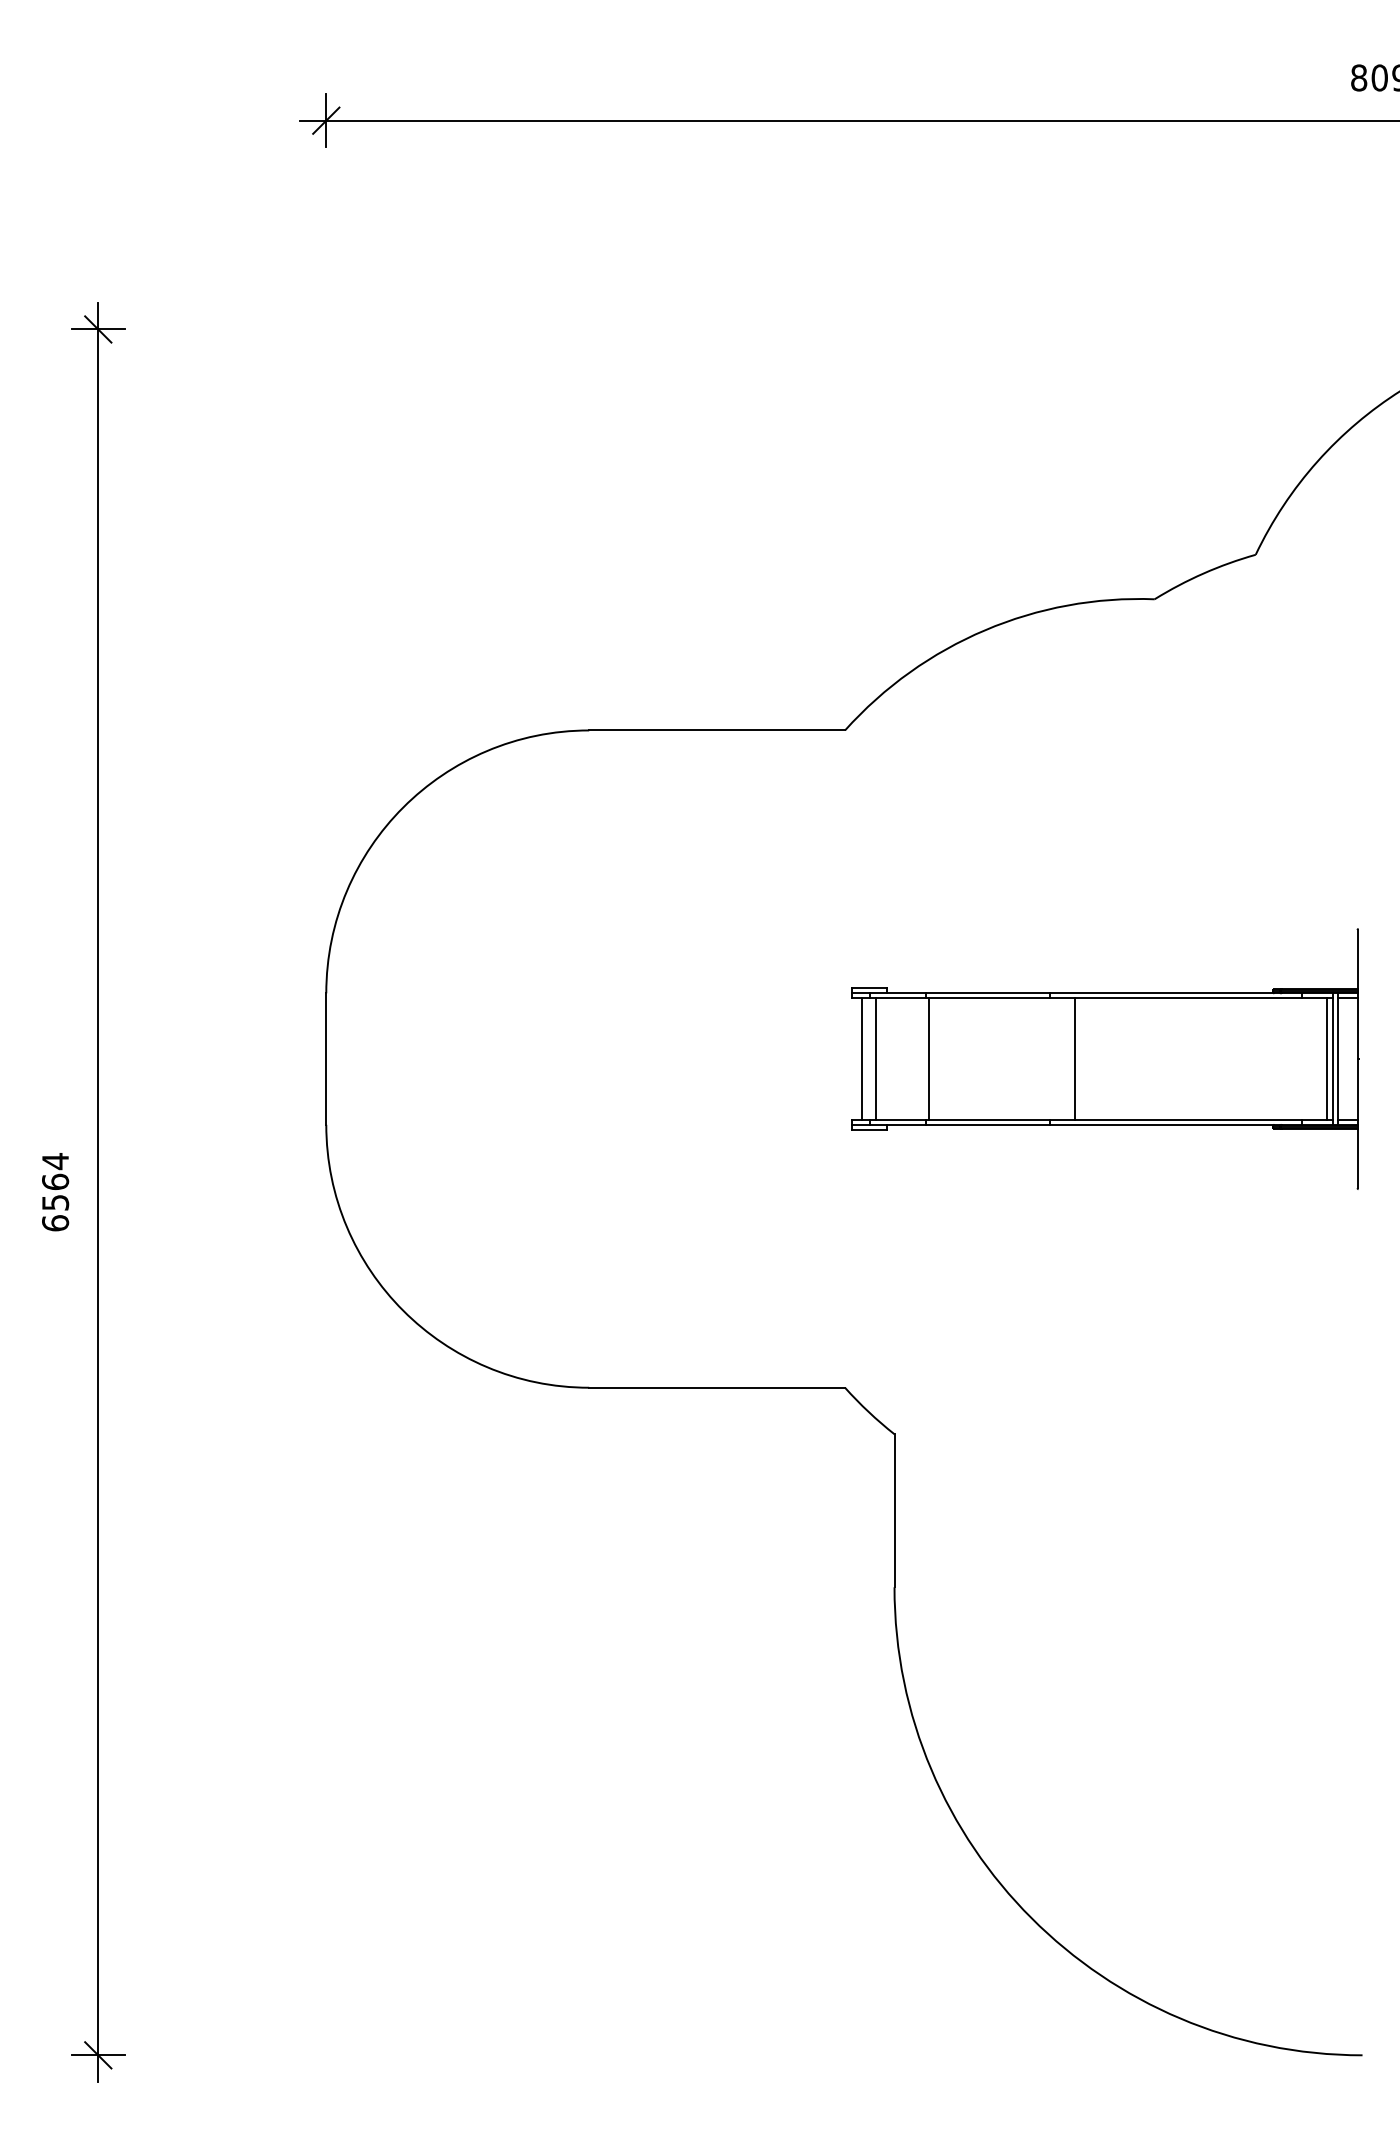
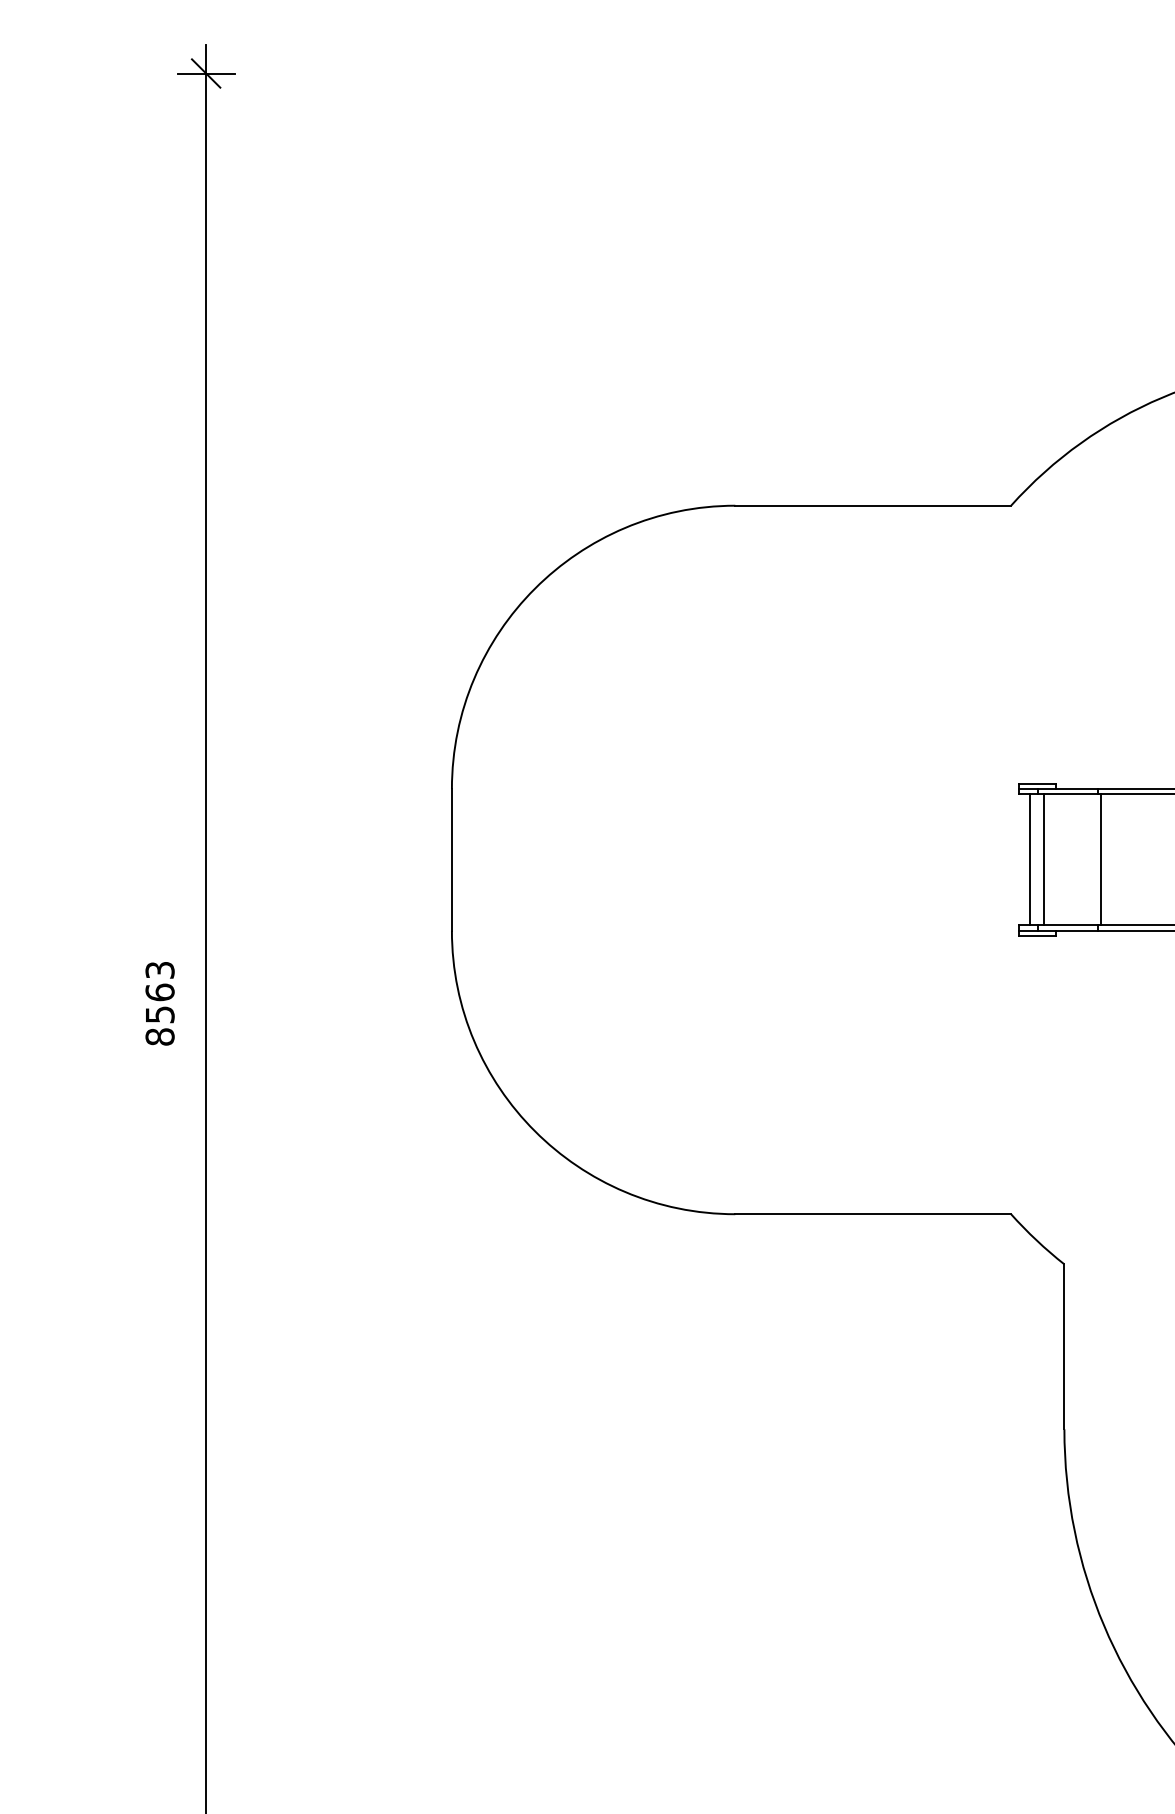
text: (55, 1192) -> (160, 1003), 6564 -> 8563

